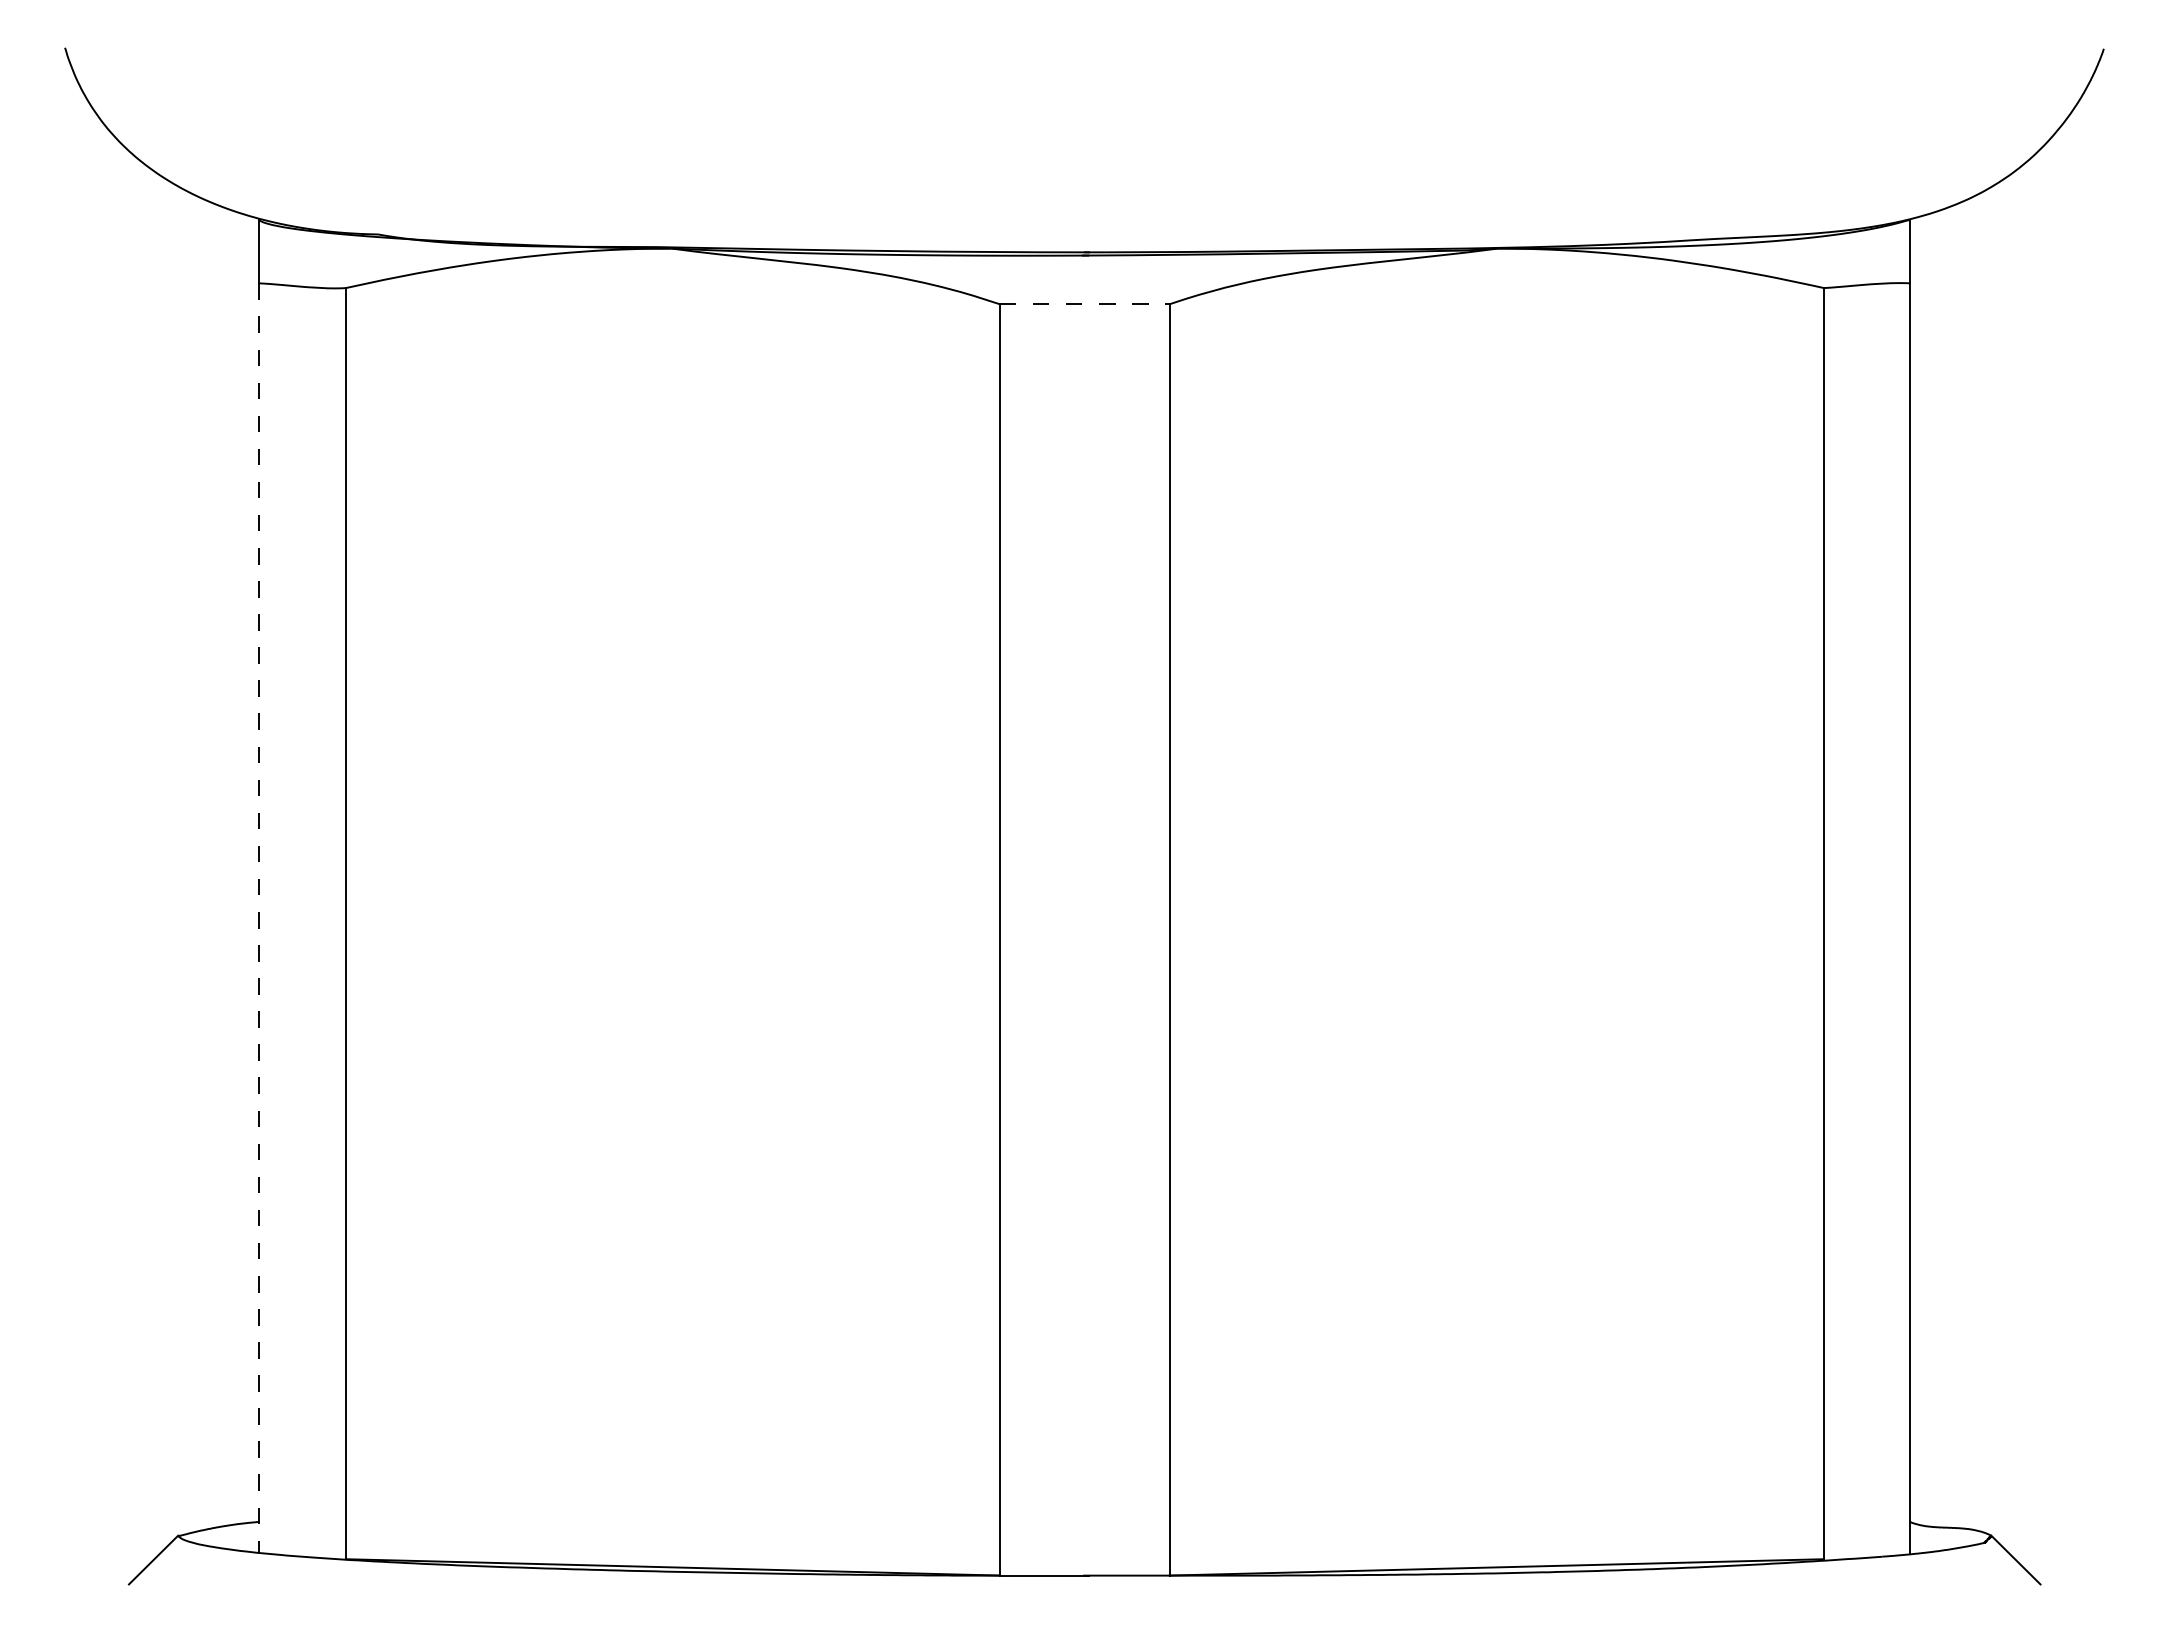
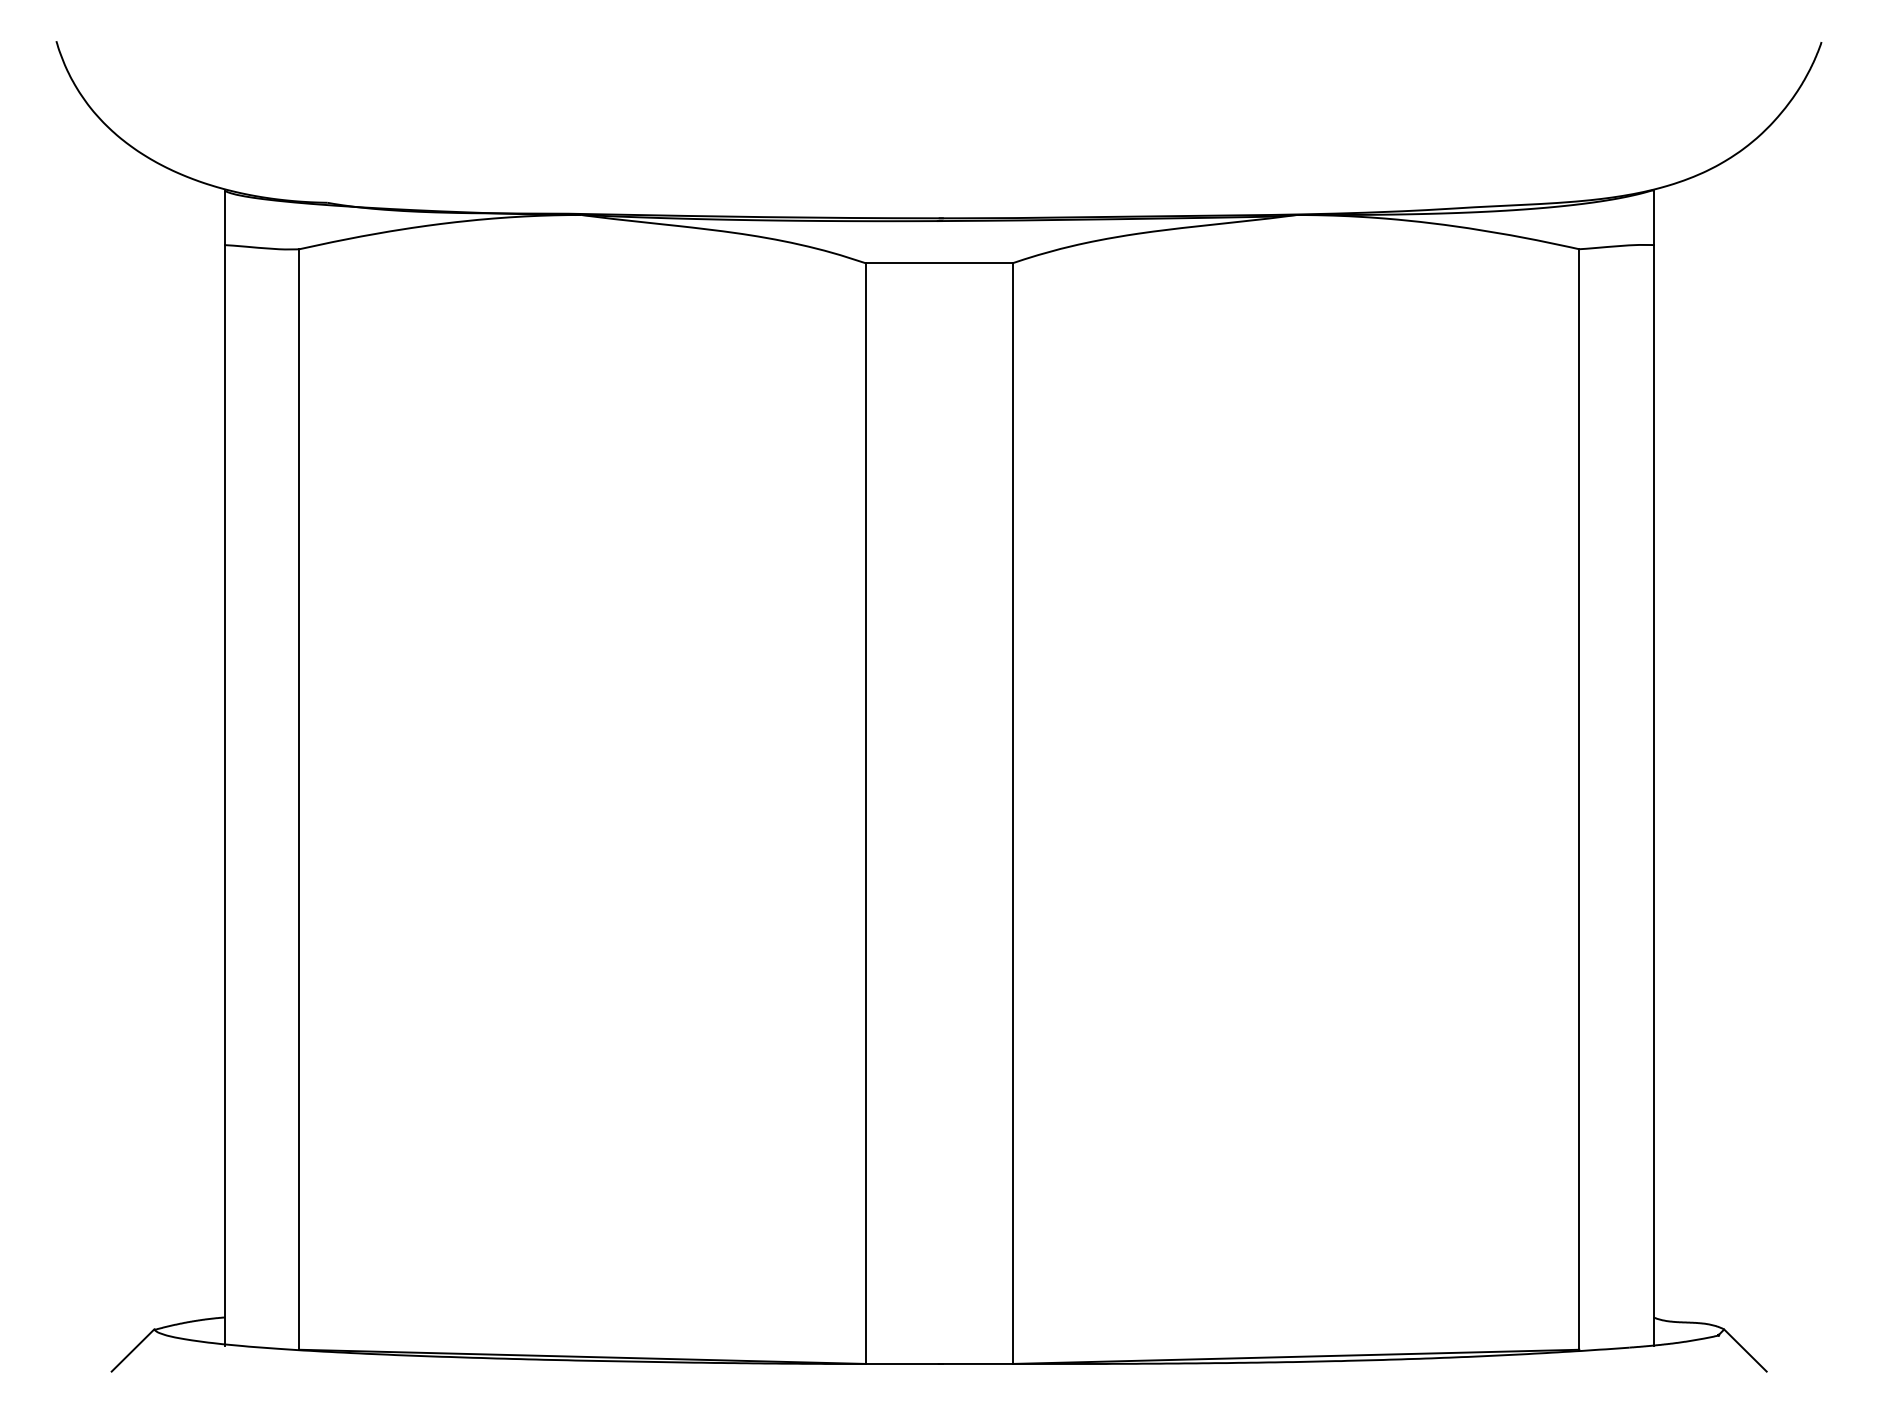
line: (1085, 304) -> (939, 263), dashed -> solid
line: (259, 918) -> (224, 795), dashed -> solid

